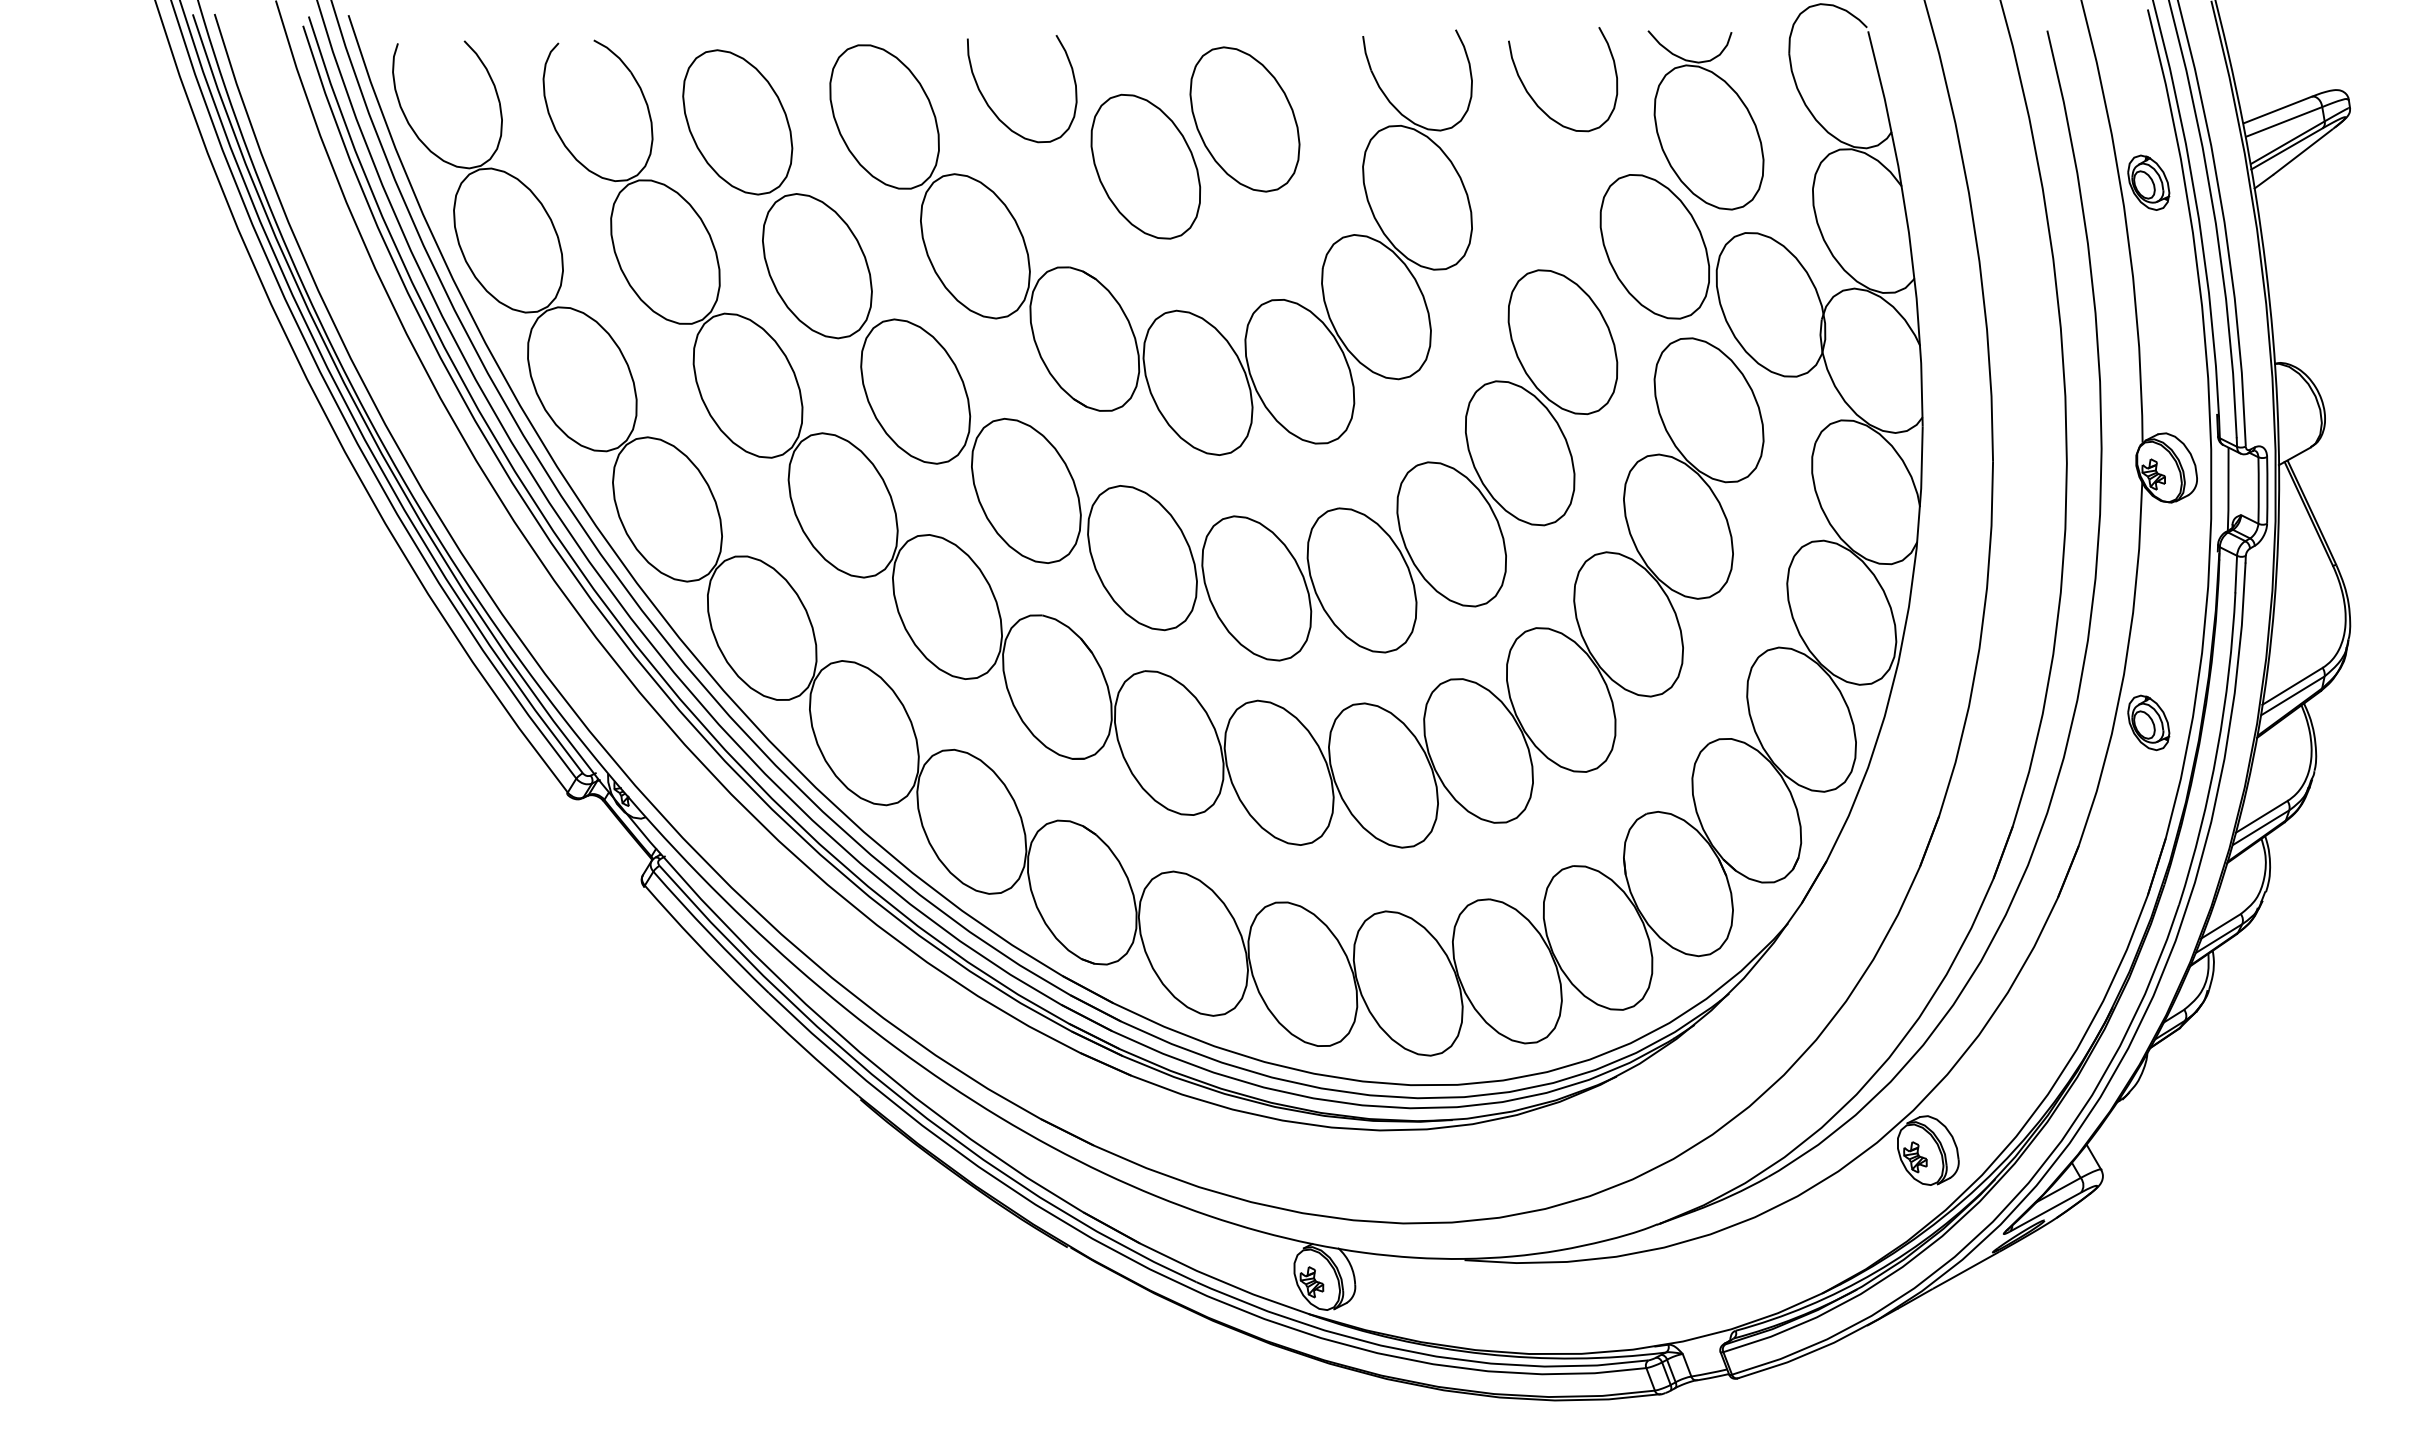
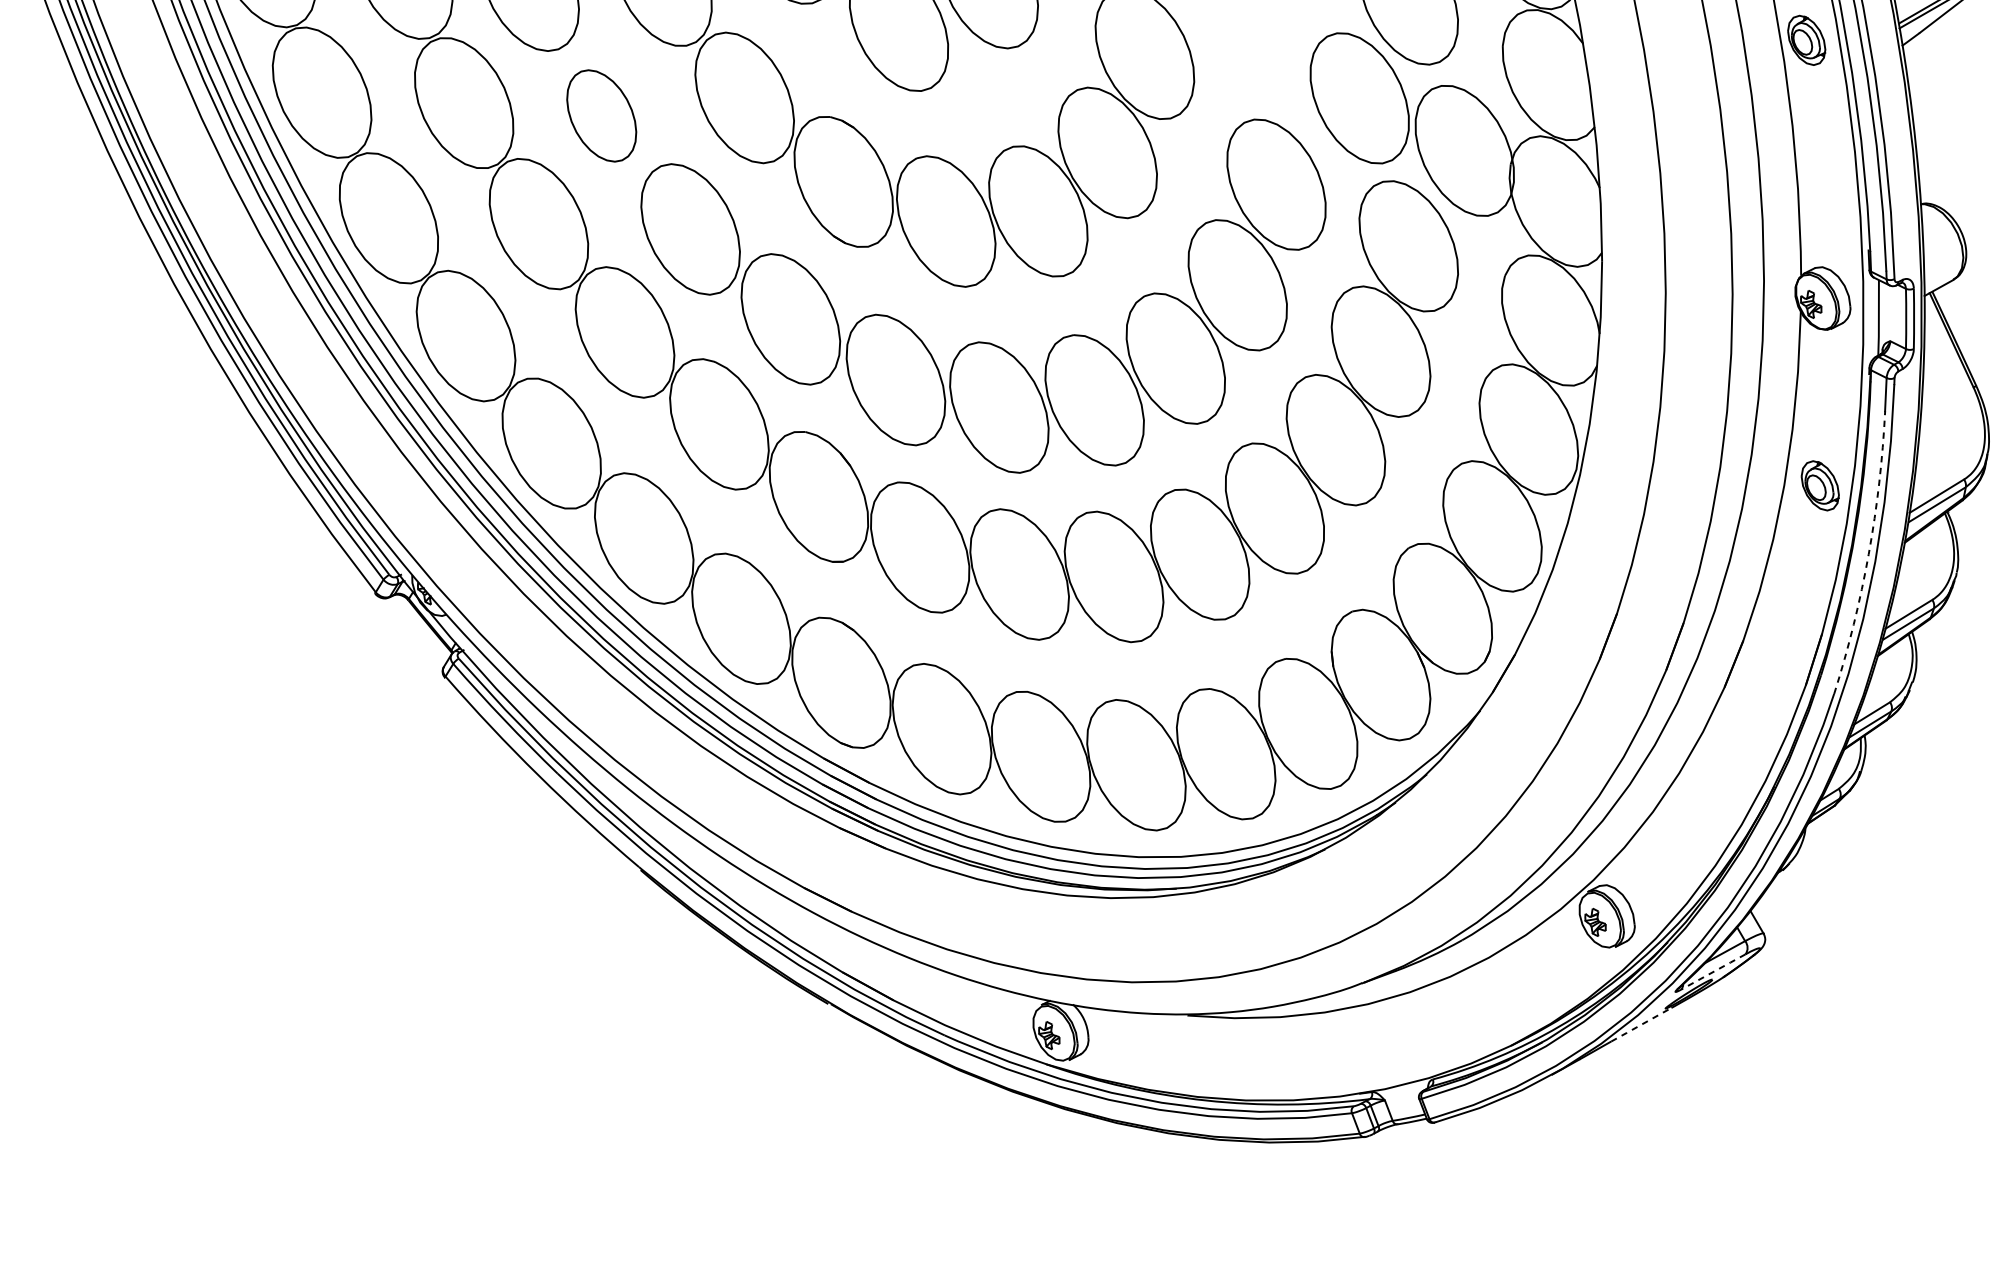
part: (817, 266) -> (601, 116), size x0.7
part: (2148, 722) -> (1820, 485), moved
arc: (2217, 750) -> (1868, 554), solid -> dashed
line: (2045, 1212) -> (1713, 972), solid -> dashed
line: (1965, 1270) -> (1640, 1024), solid -> dashed

